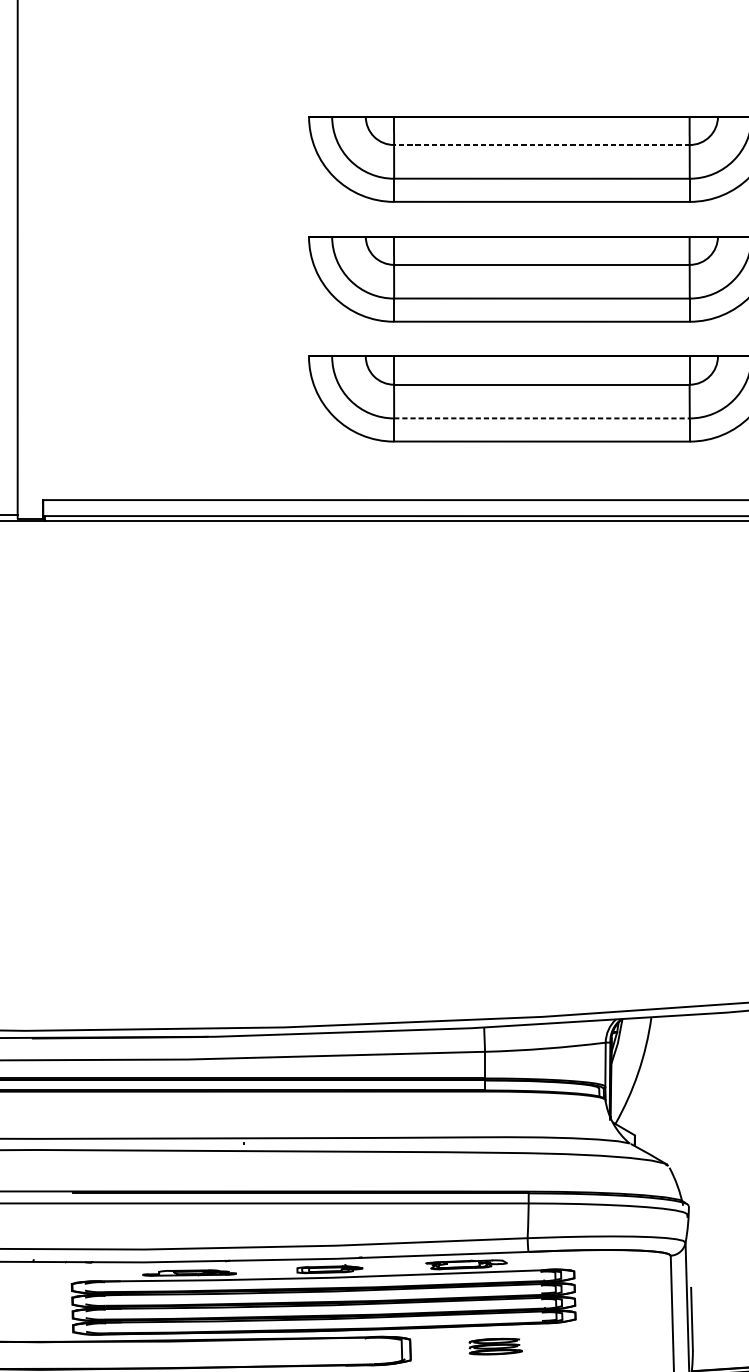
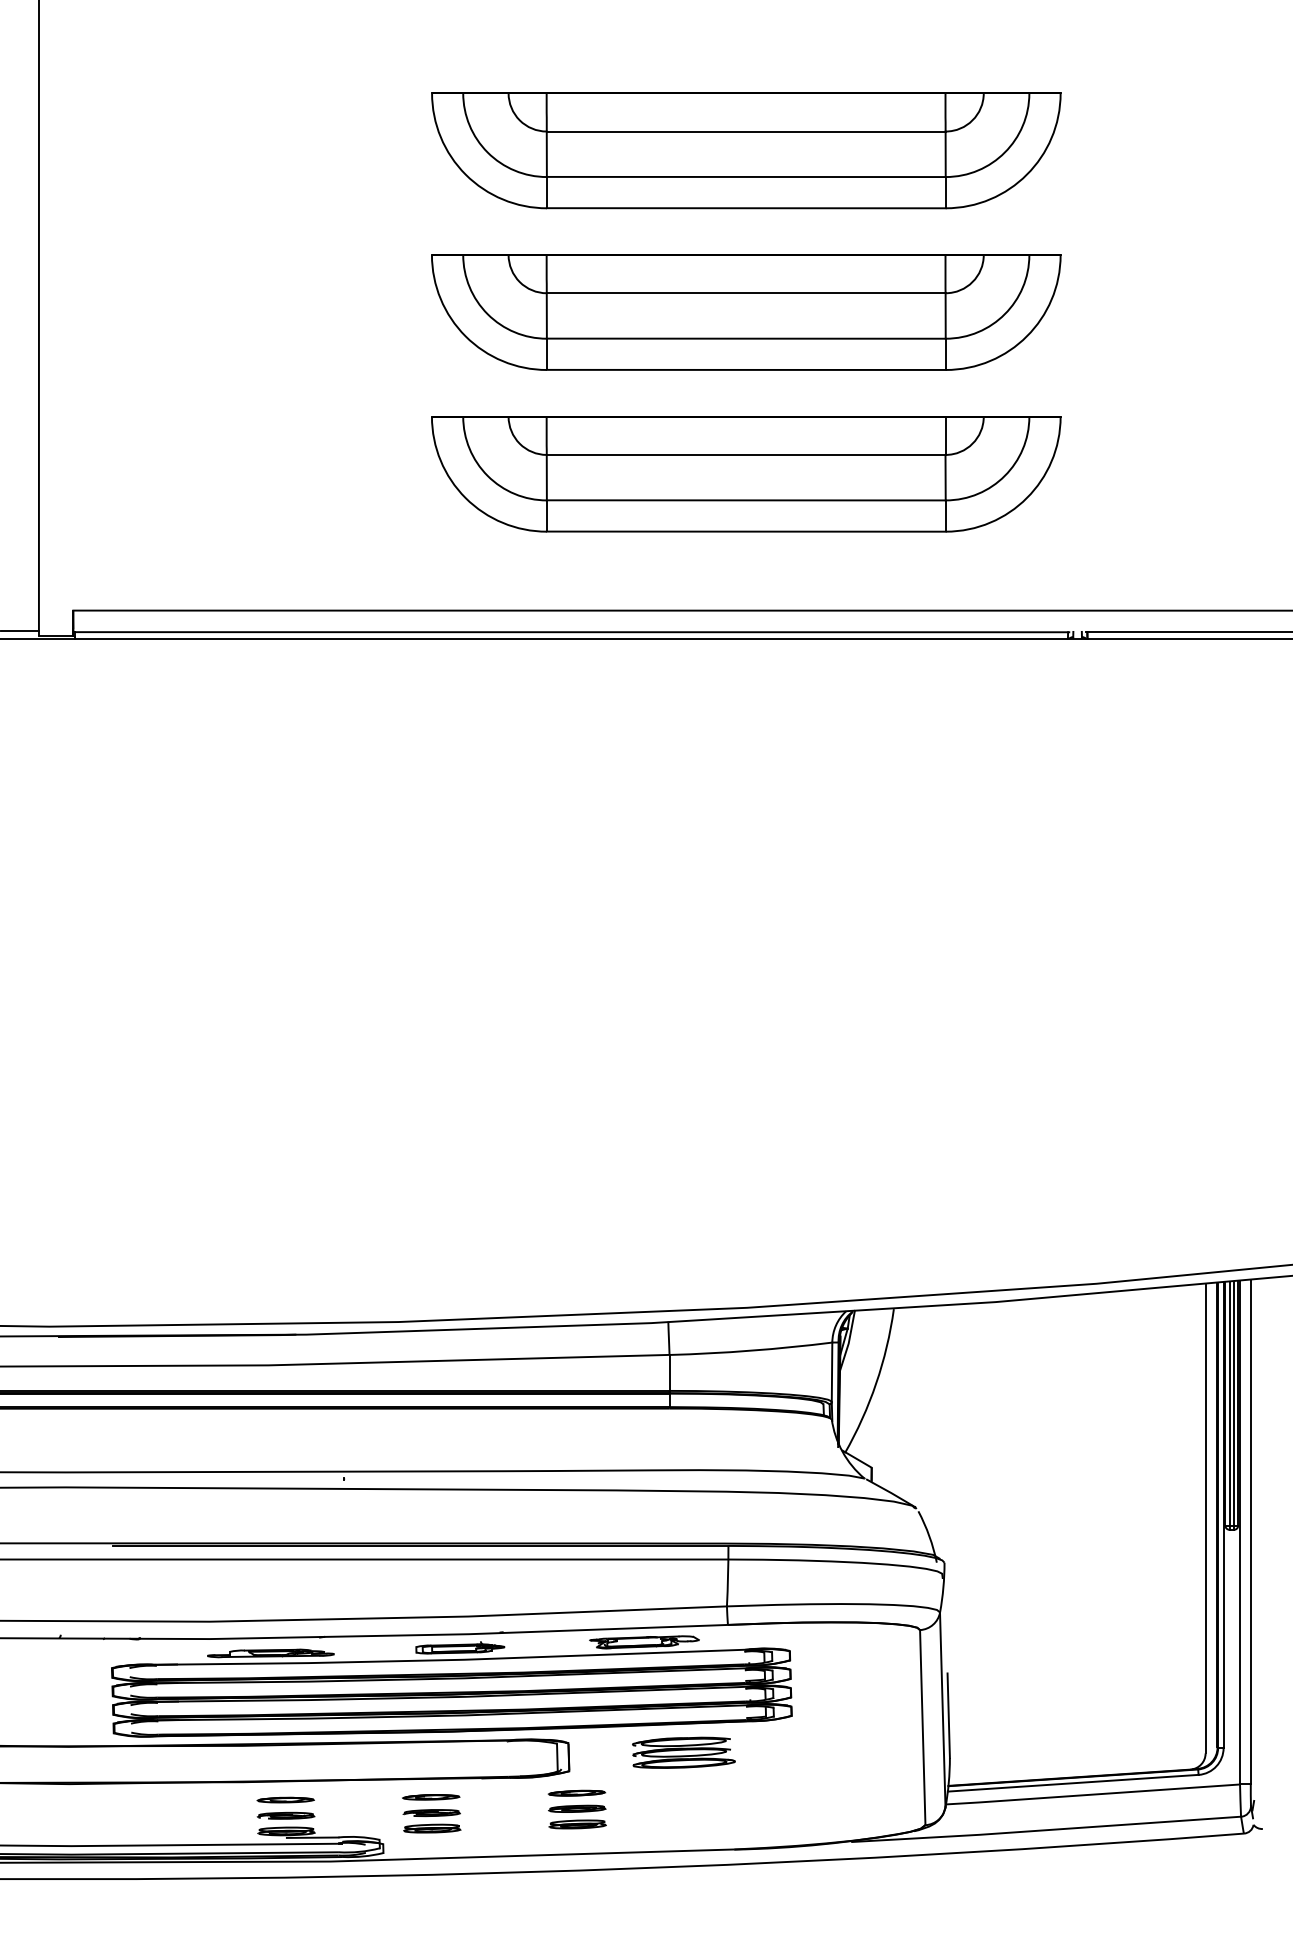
line: (541, 144) -> (745, 131), dashed -> solid
line: (542, 418) -> (746, 500), dashed -> solid
part: (495, 1346) -> (683, 1752), size x1.43

